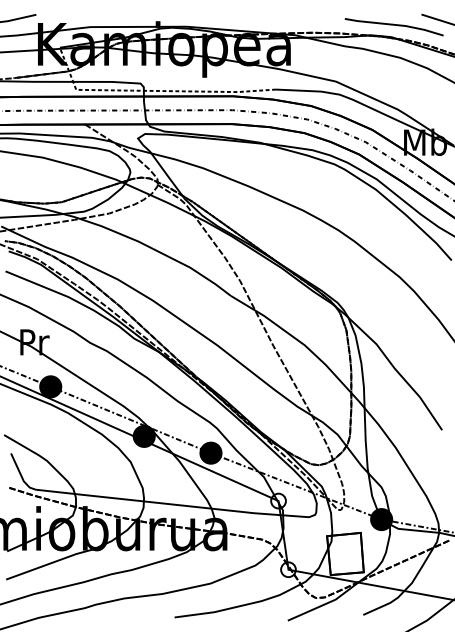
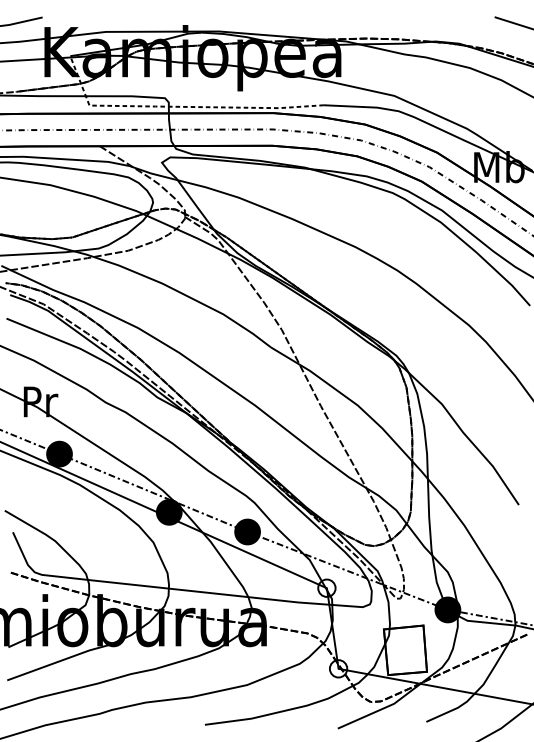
line: (393, 25) -> (461, 30), removed

